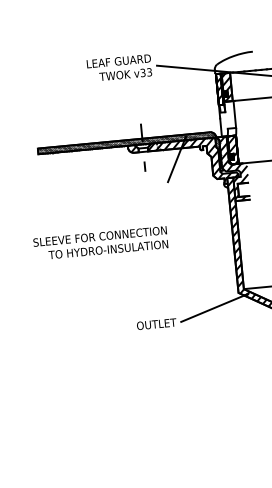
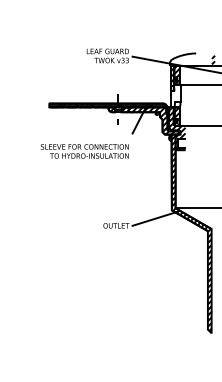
text: (100, 243) -> (84, 151), moved

